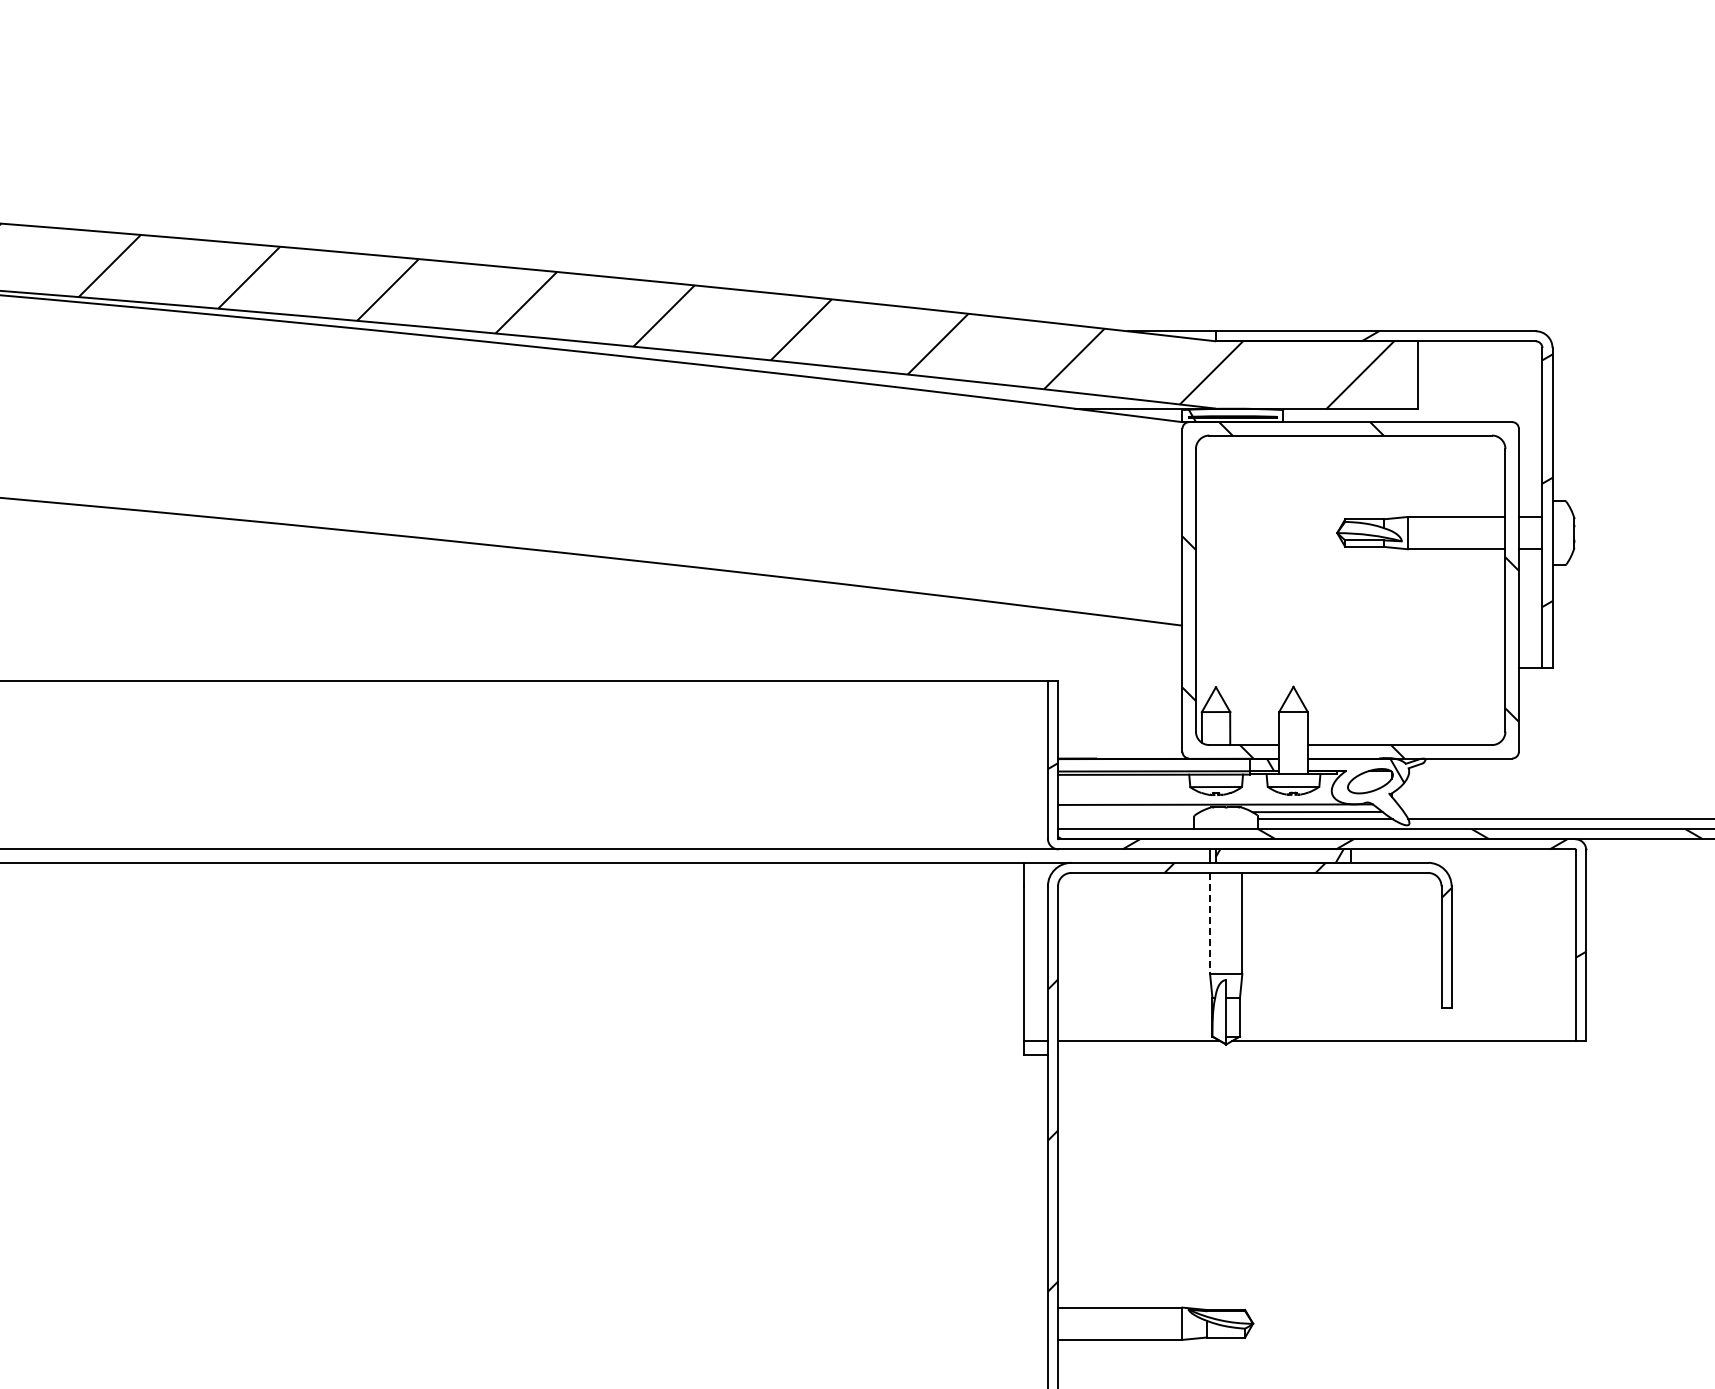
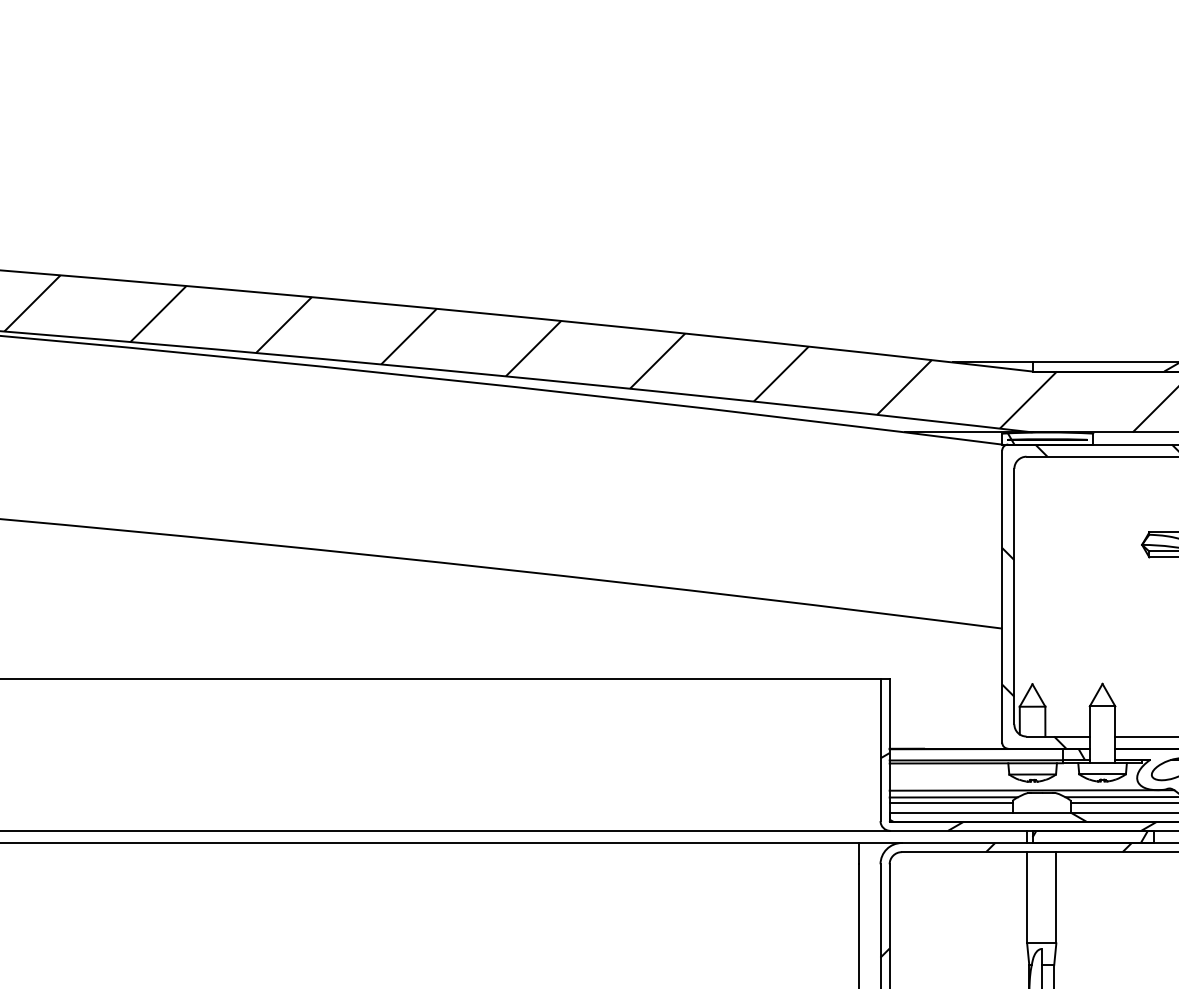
line: (1128, 812) -> (953, 797), added
line: (1126, 819) -> (951, 803), added
line: (1210, 923) -> (1027, 897), dashed -> solid

